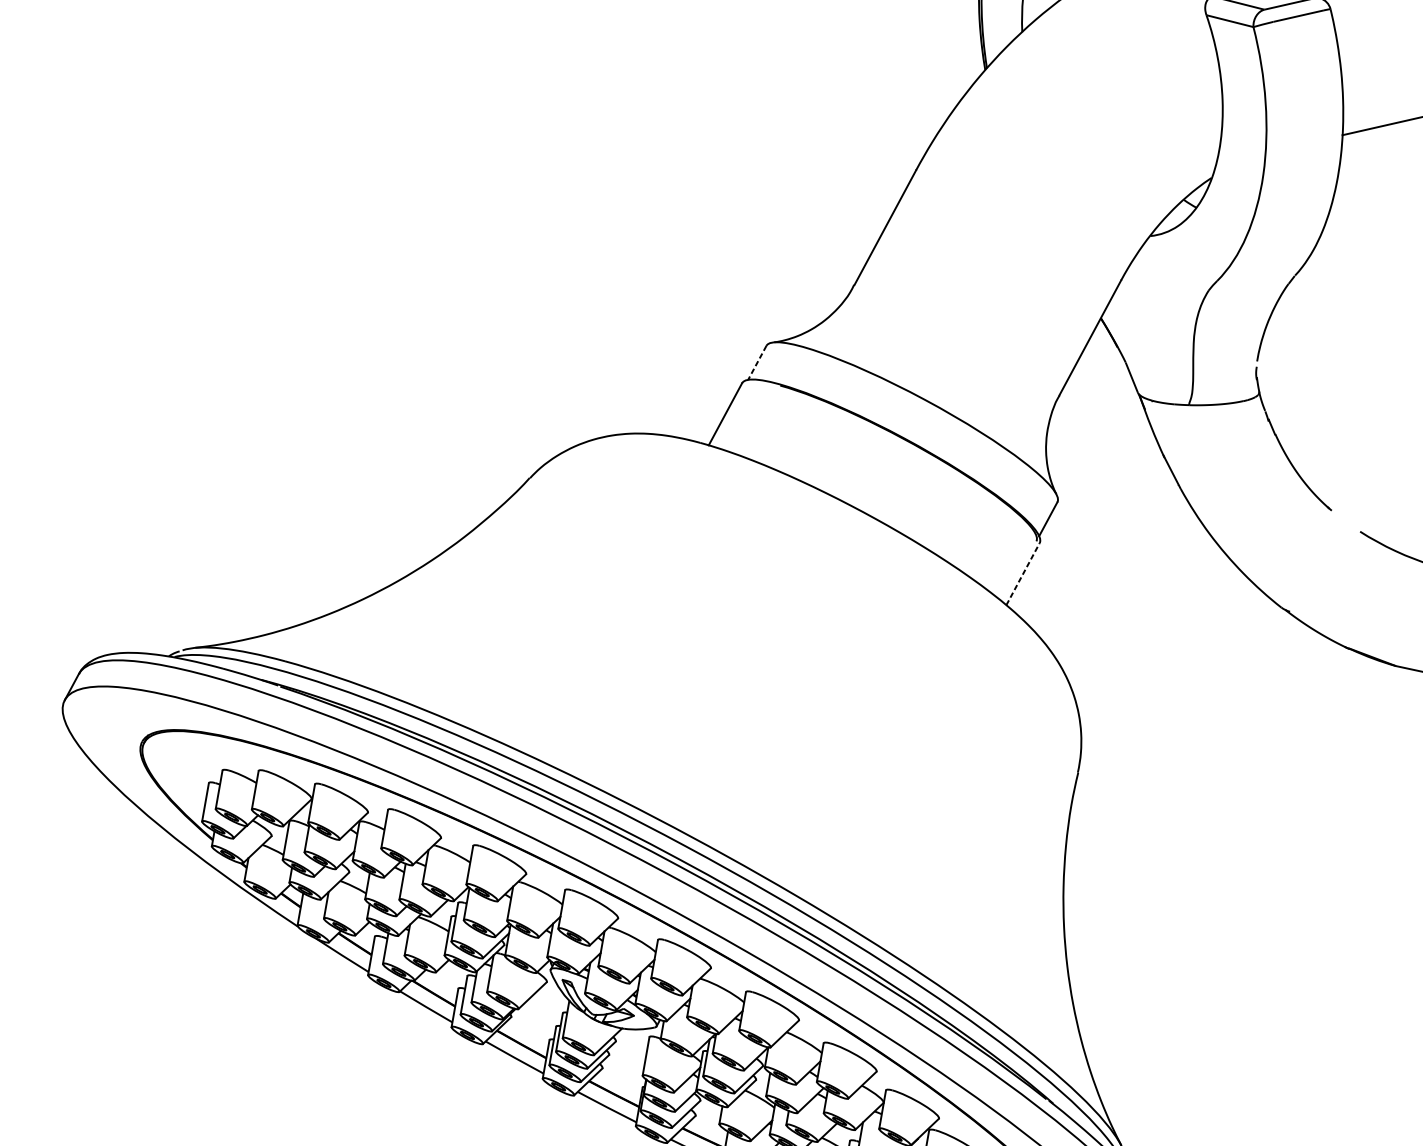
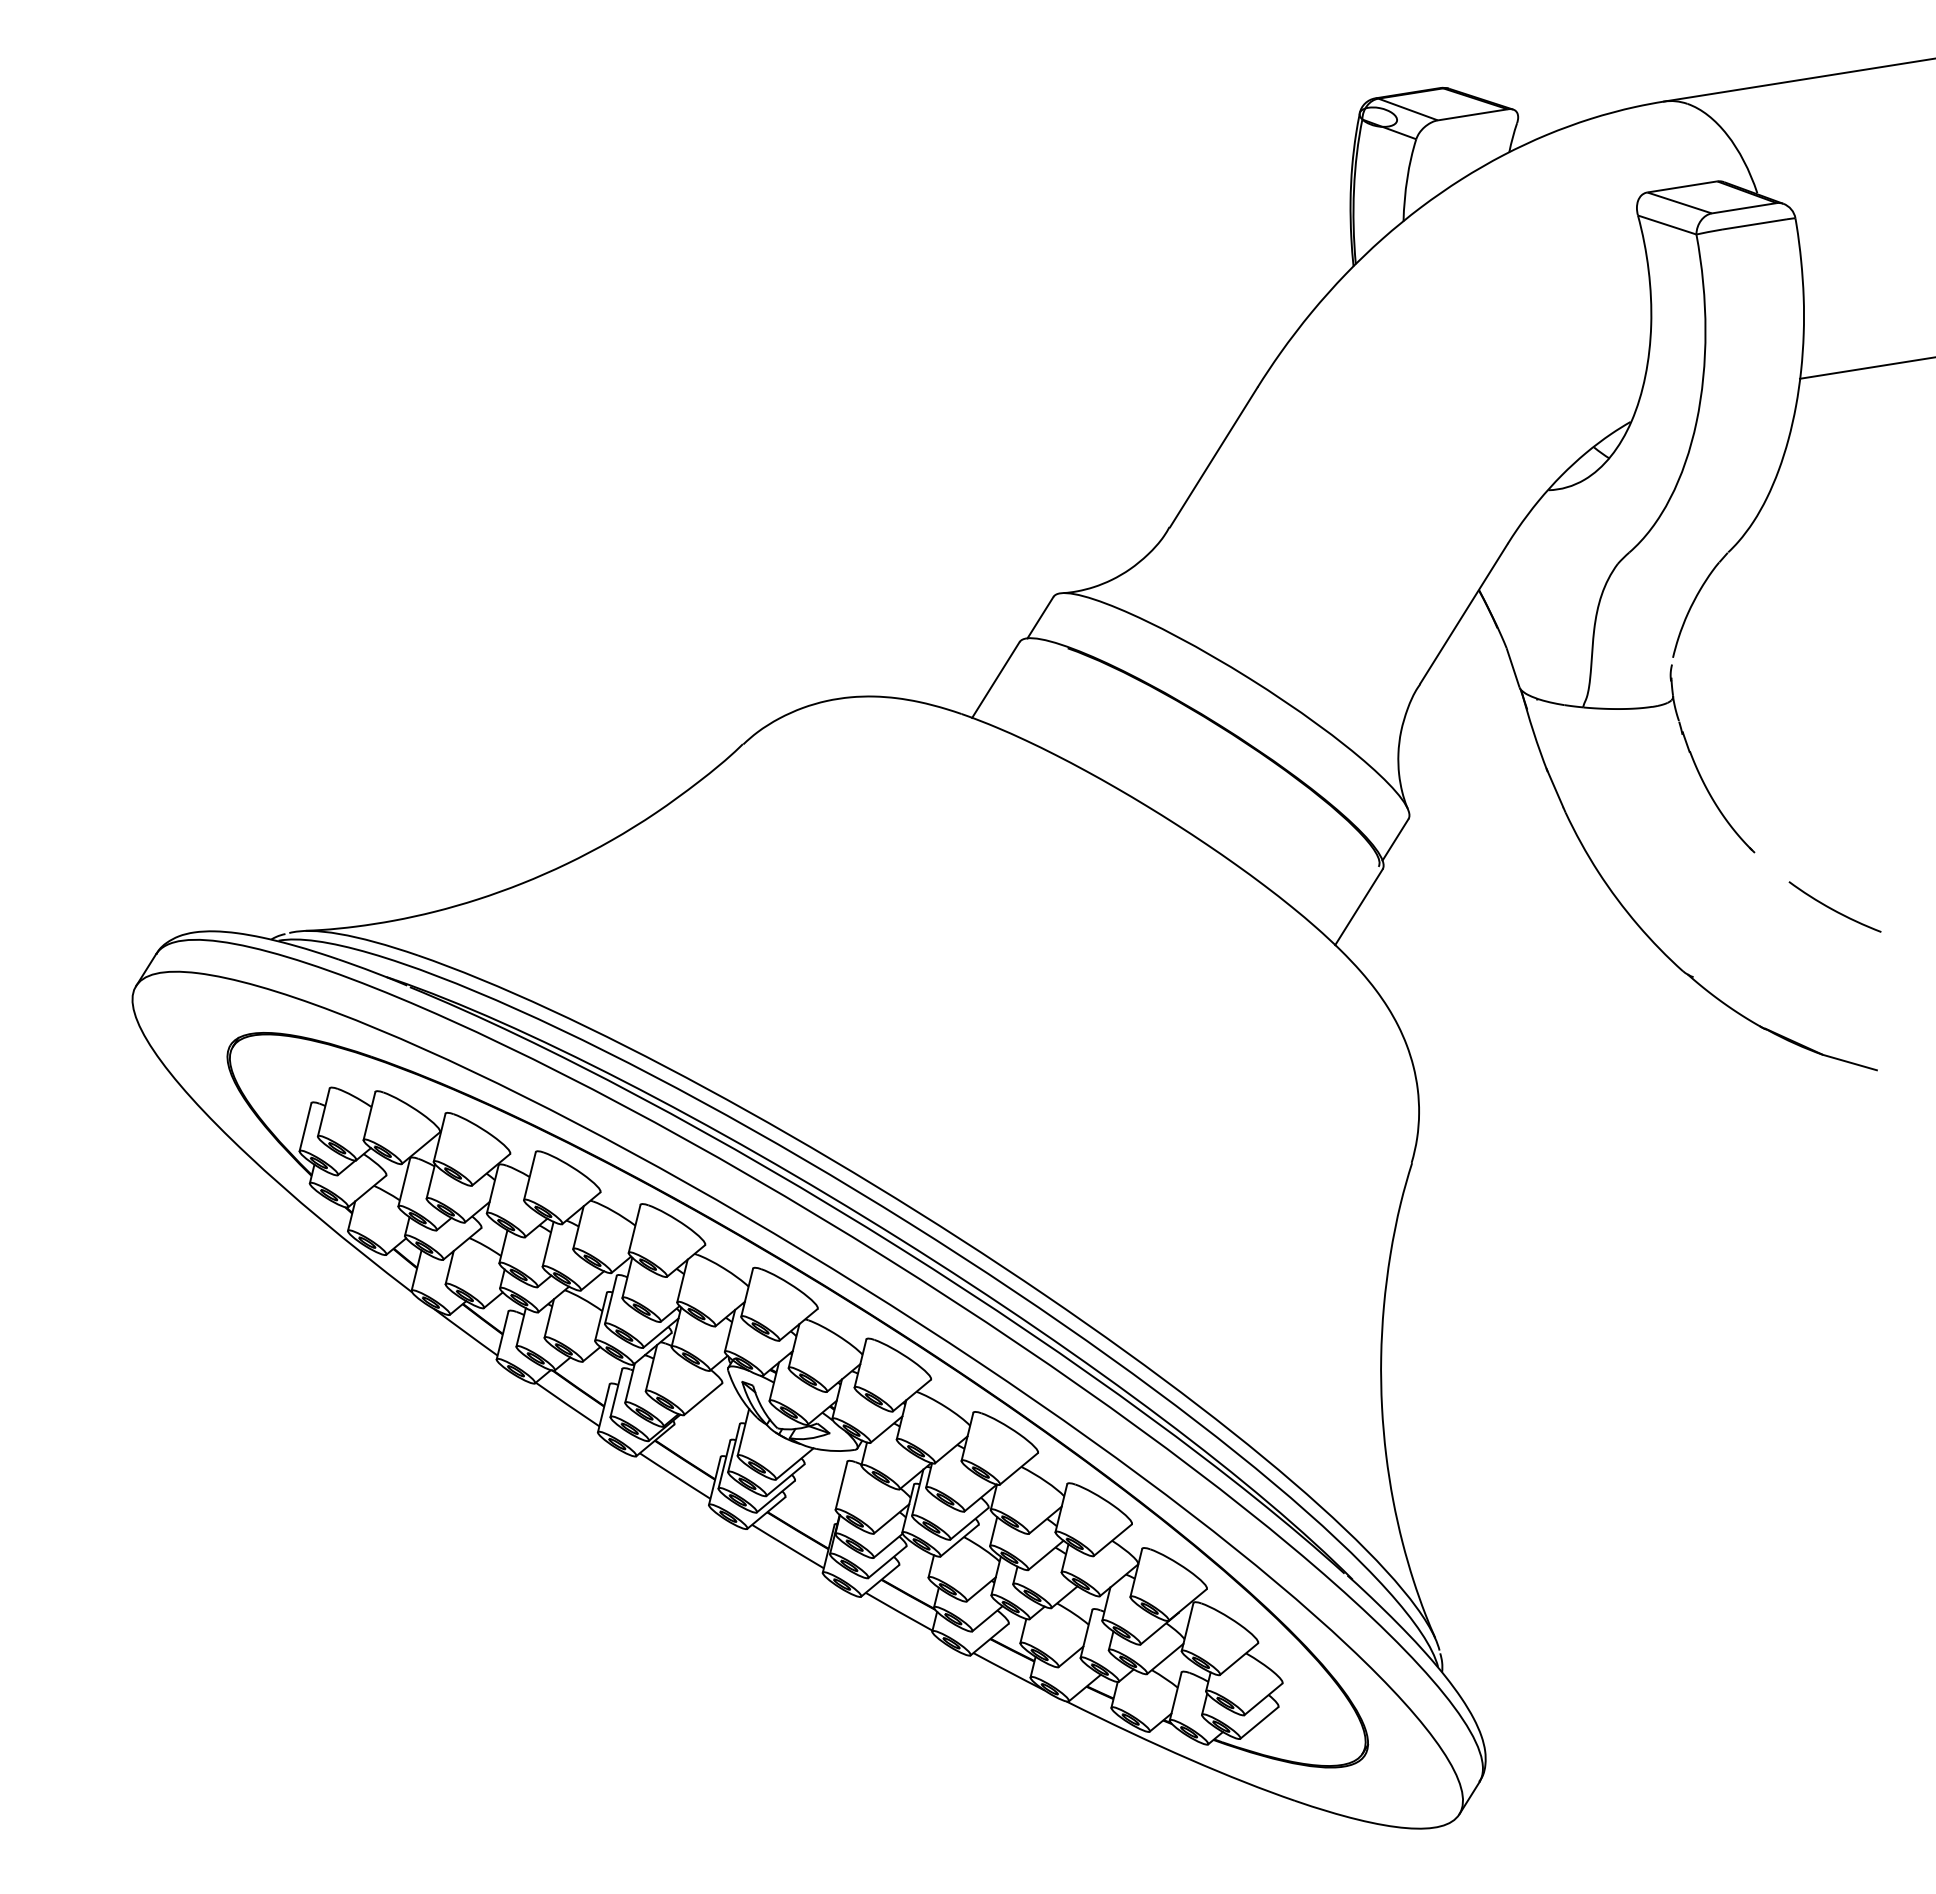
line: (757, 363) -> (1040, 618), dashed -> solid
line: (1022, 574) -> (1358, 907), dashed -> solid

